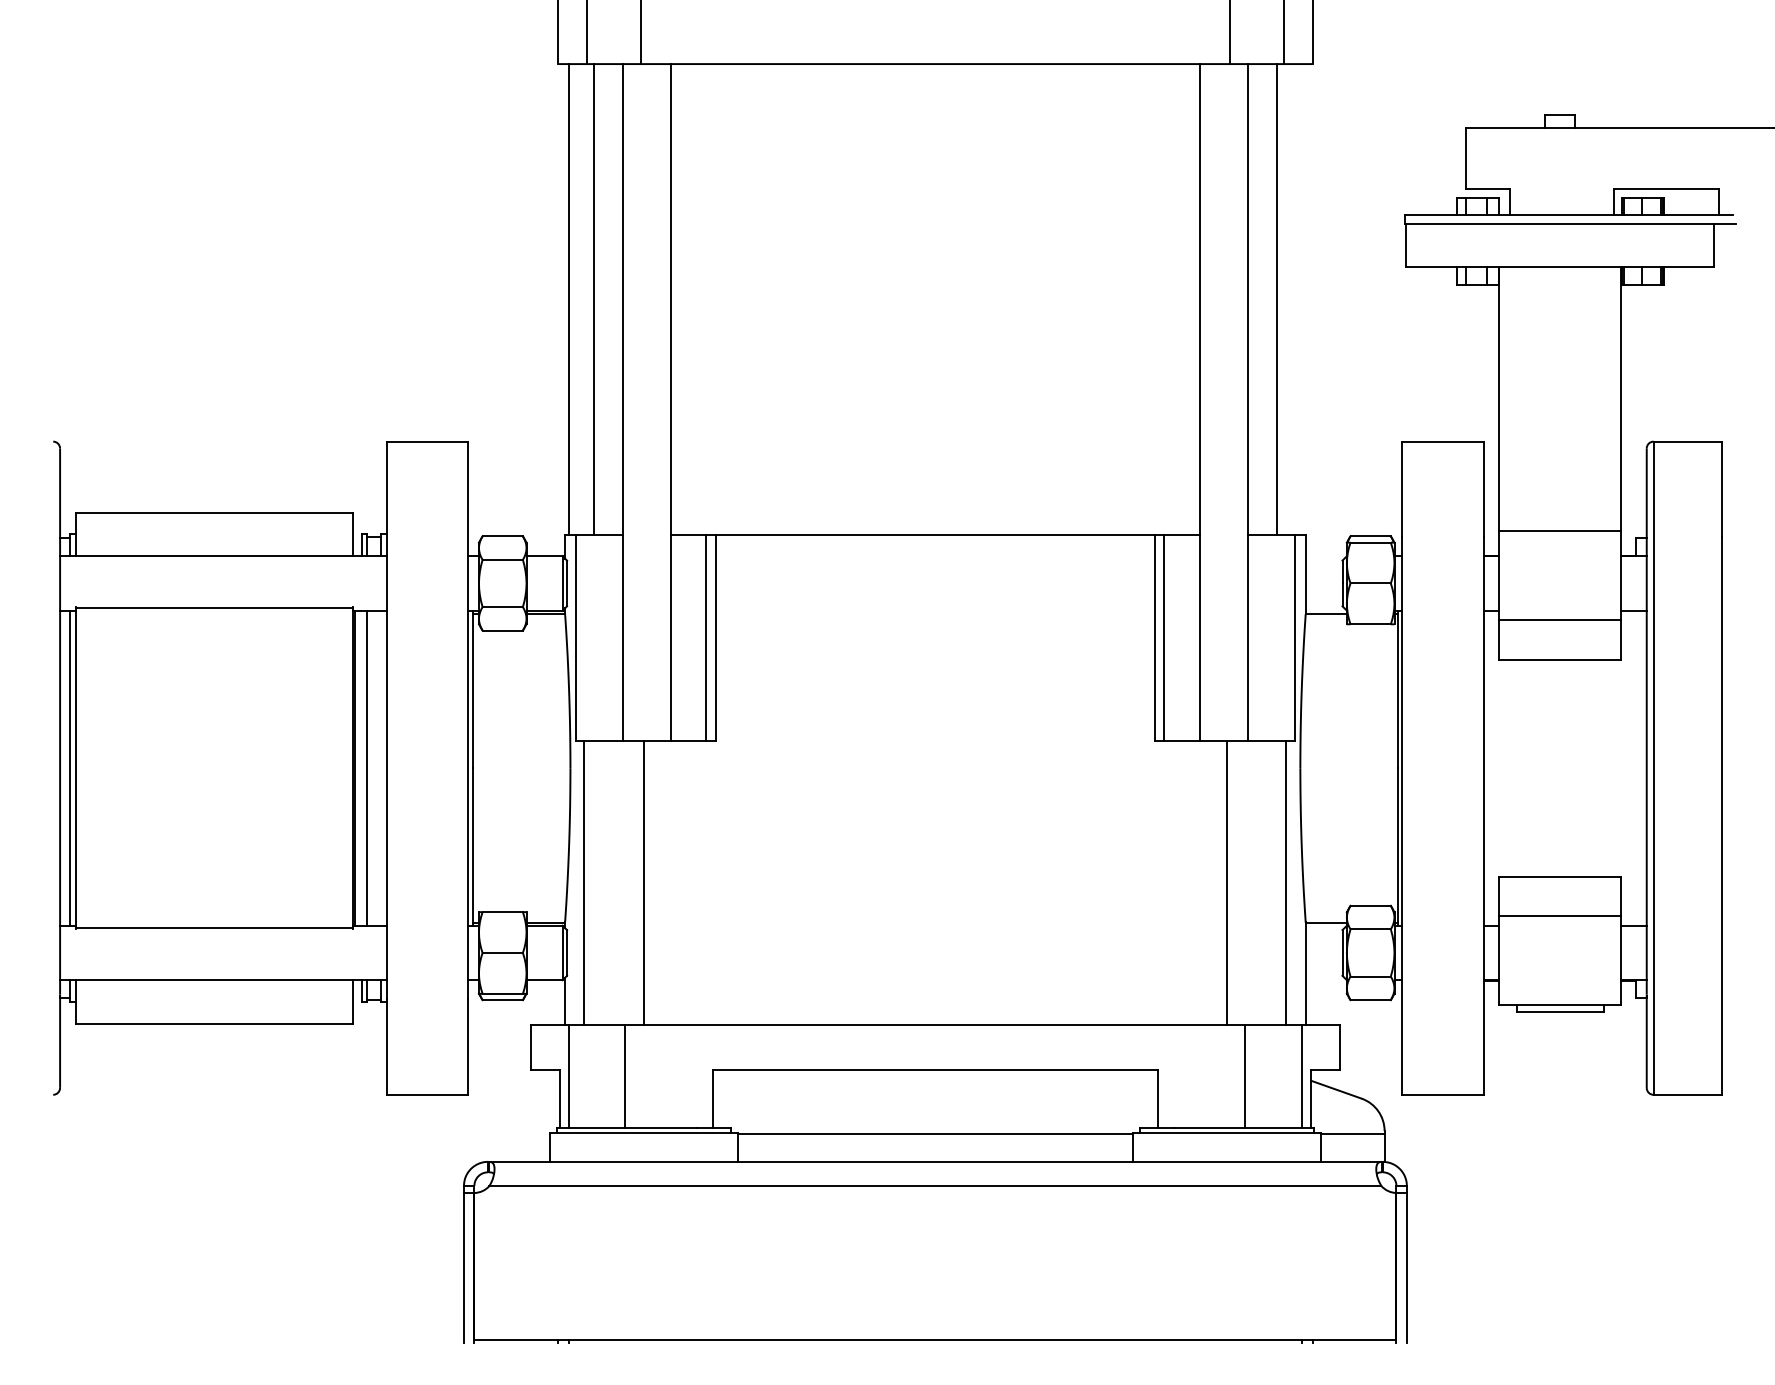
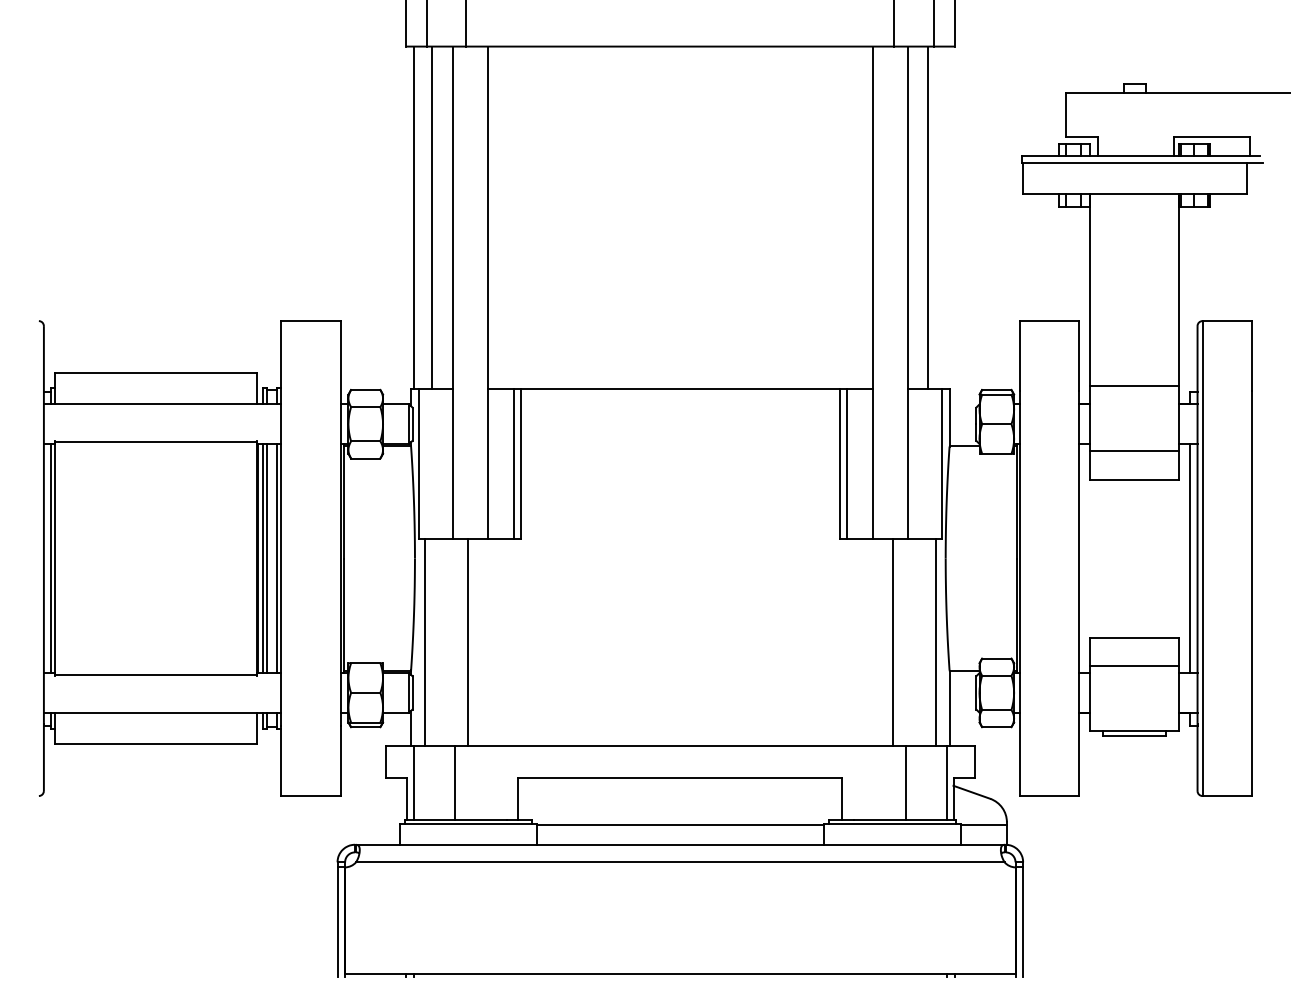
line: (361, 767) -> (263, 558), added
line: (381, 767) -> (277, 558), added
line: (1636, 767) -> (1190, 558), added

